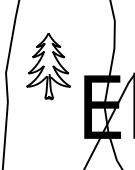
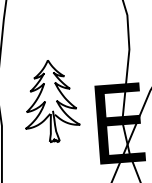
part: (48, 66) -> (50, 101), moved

